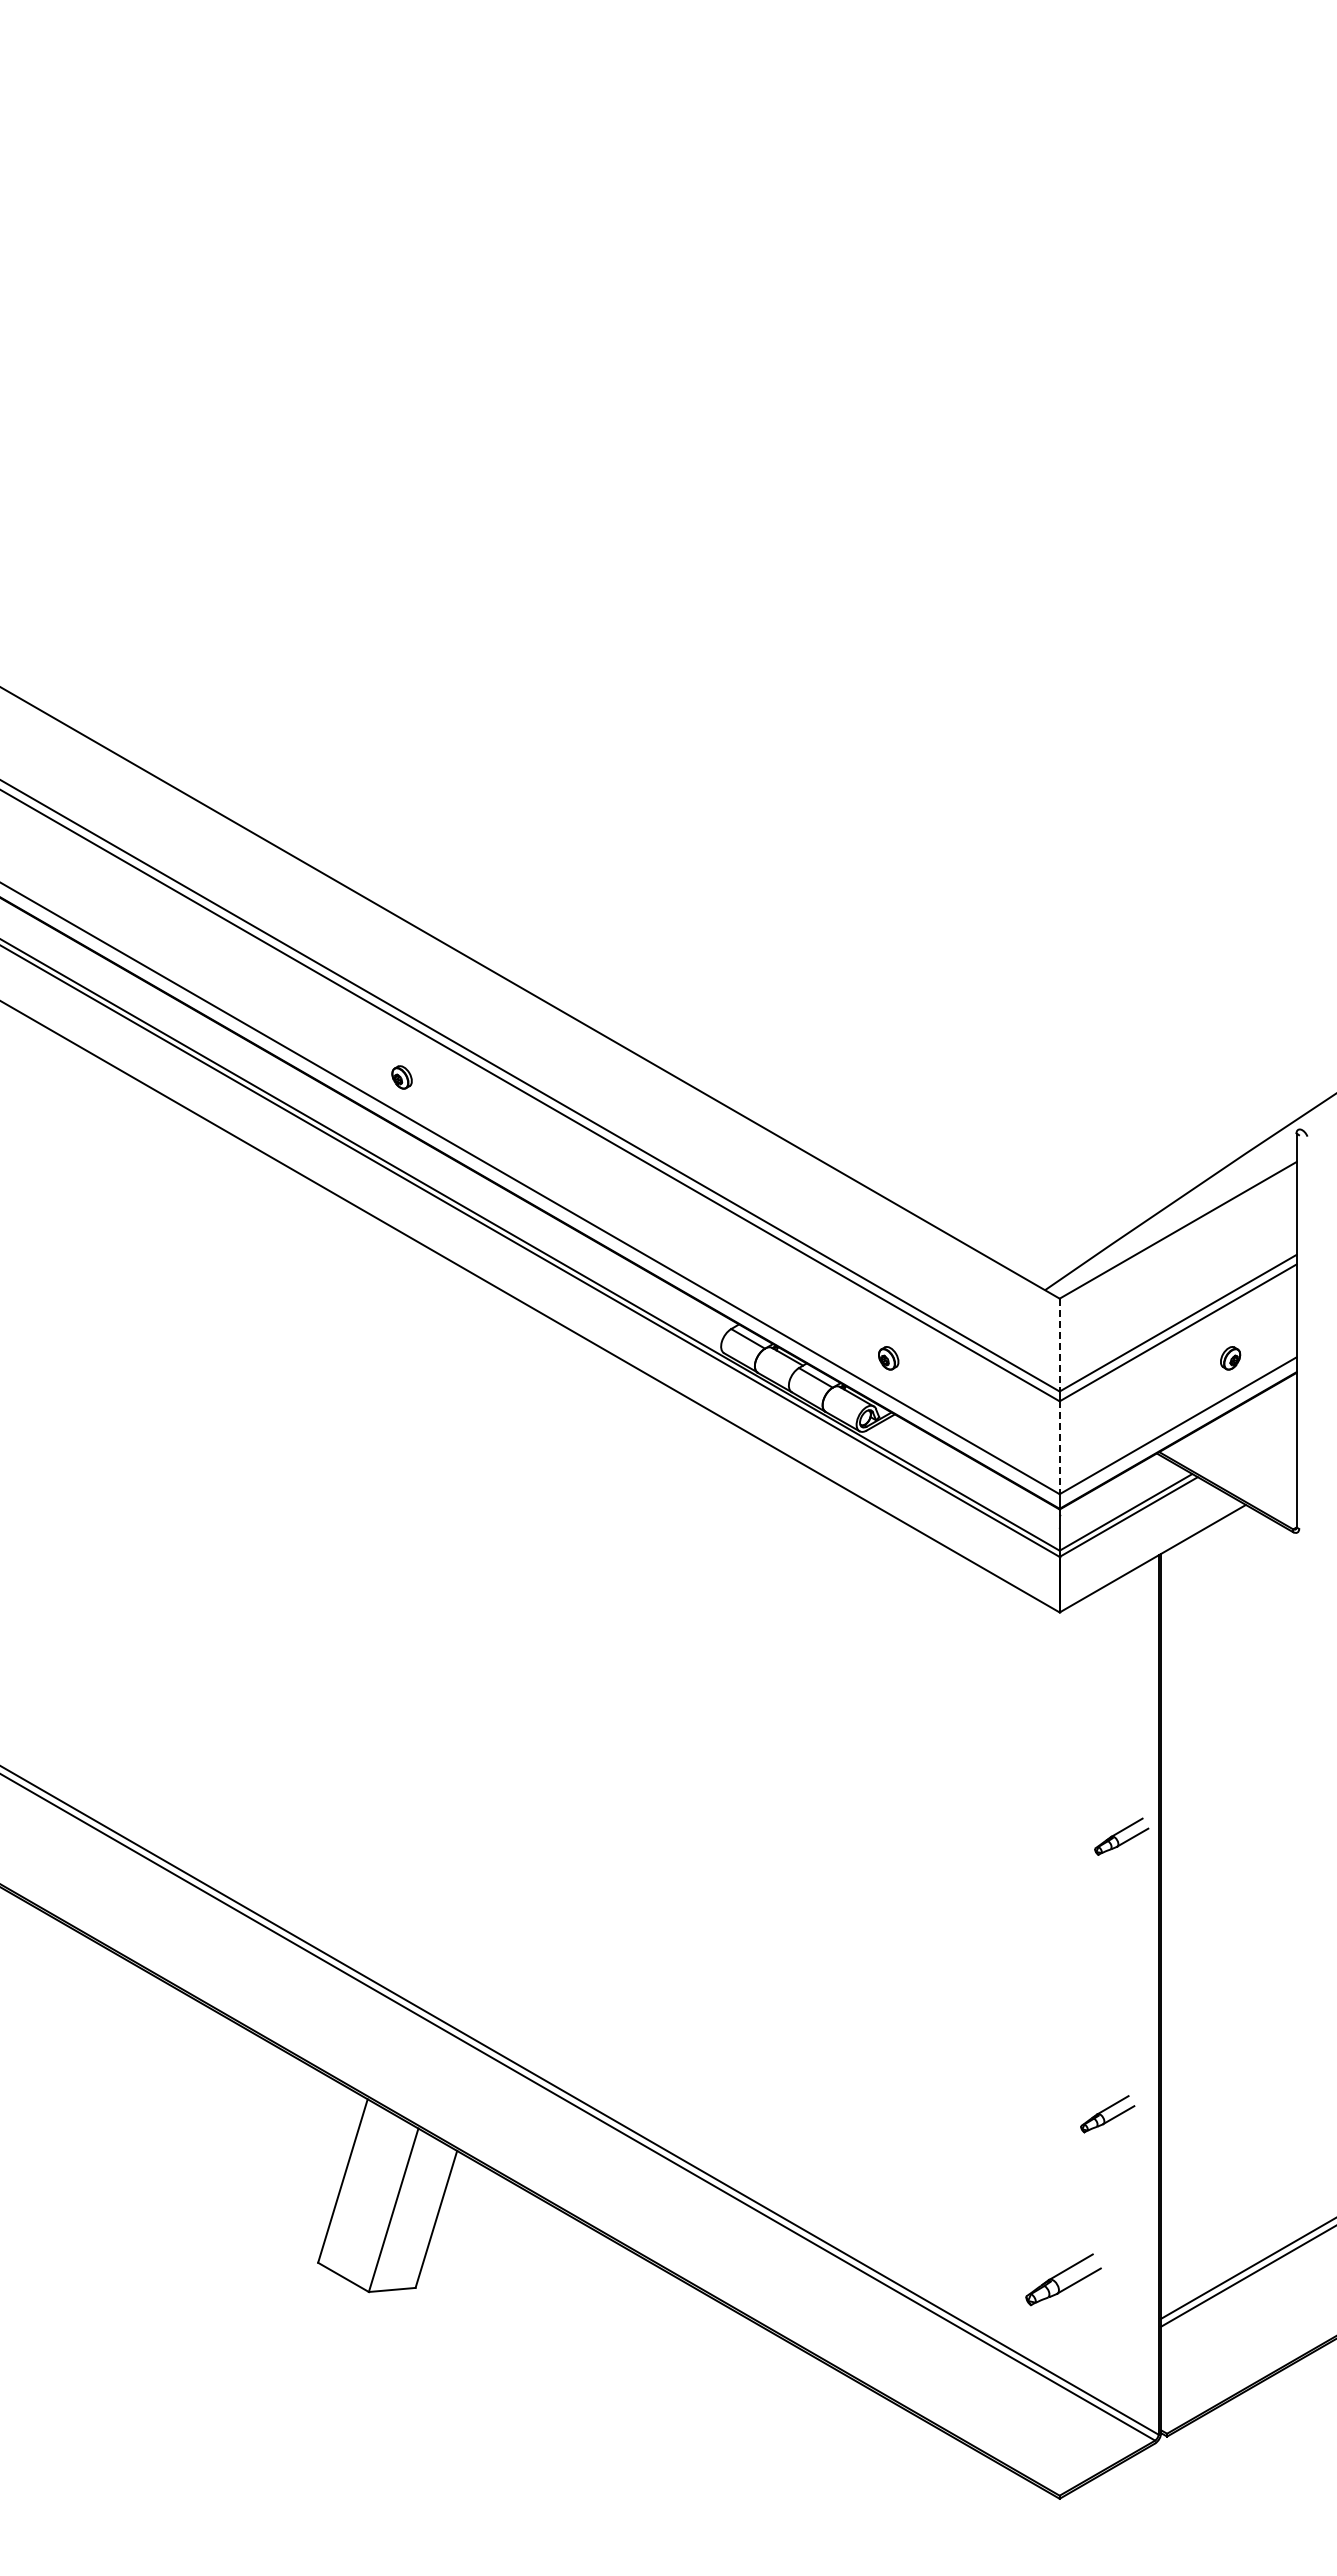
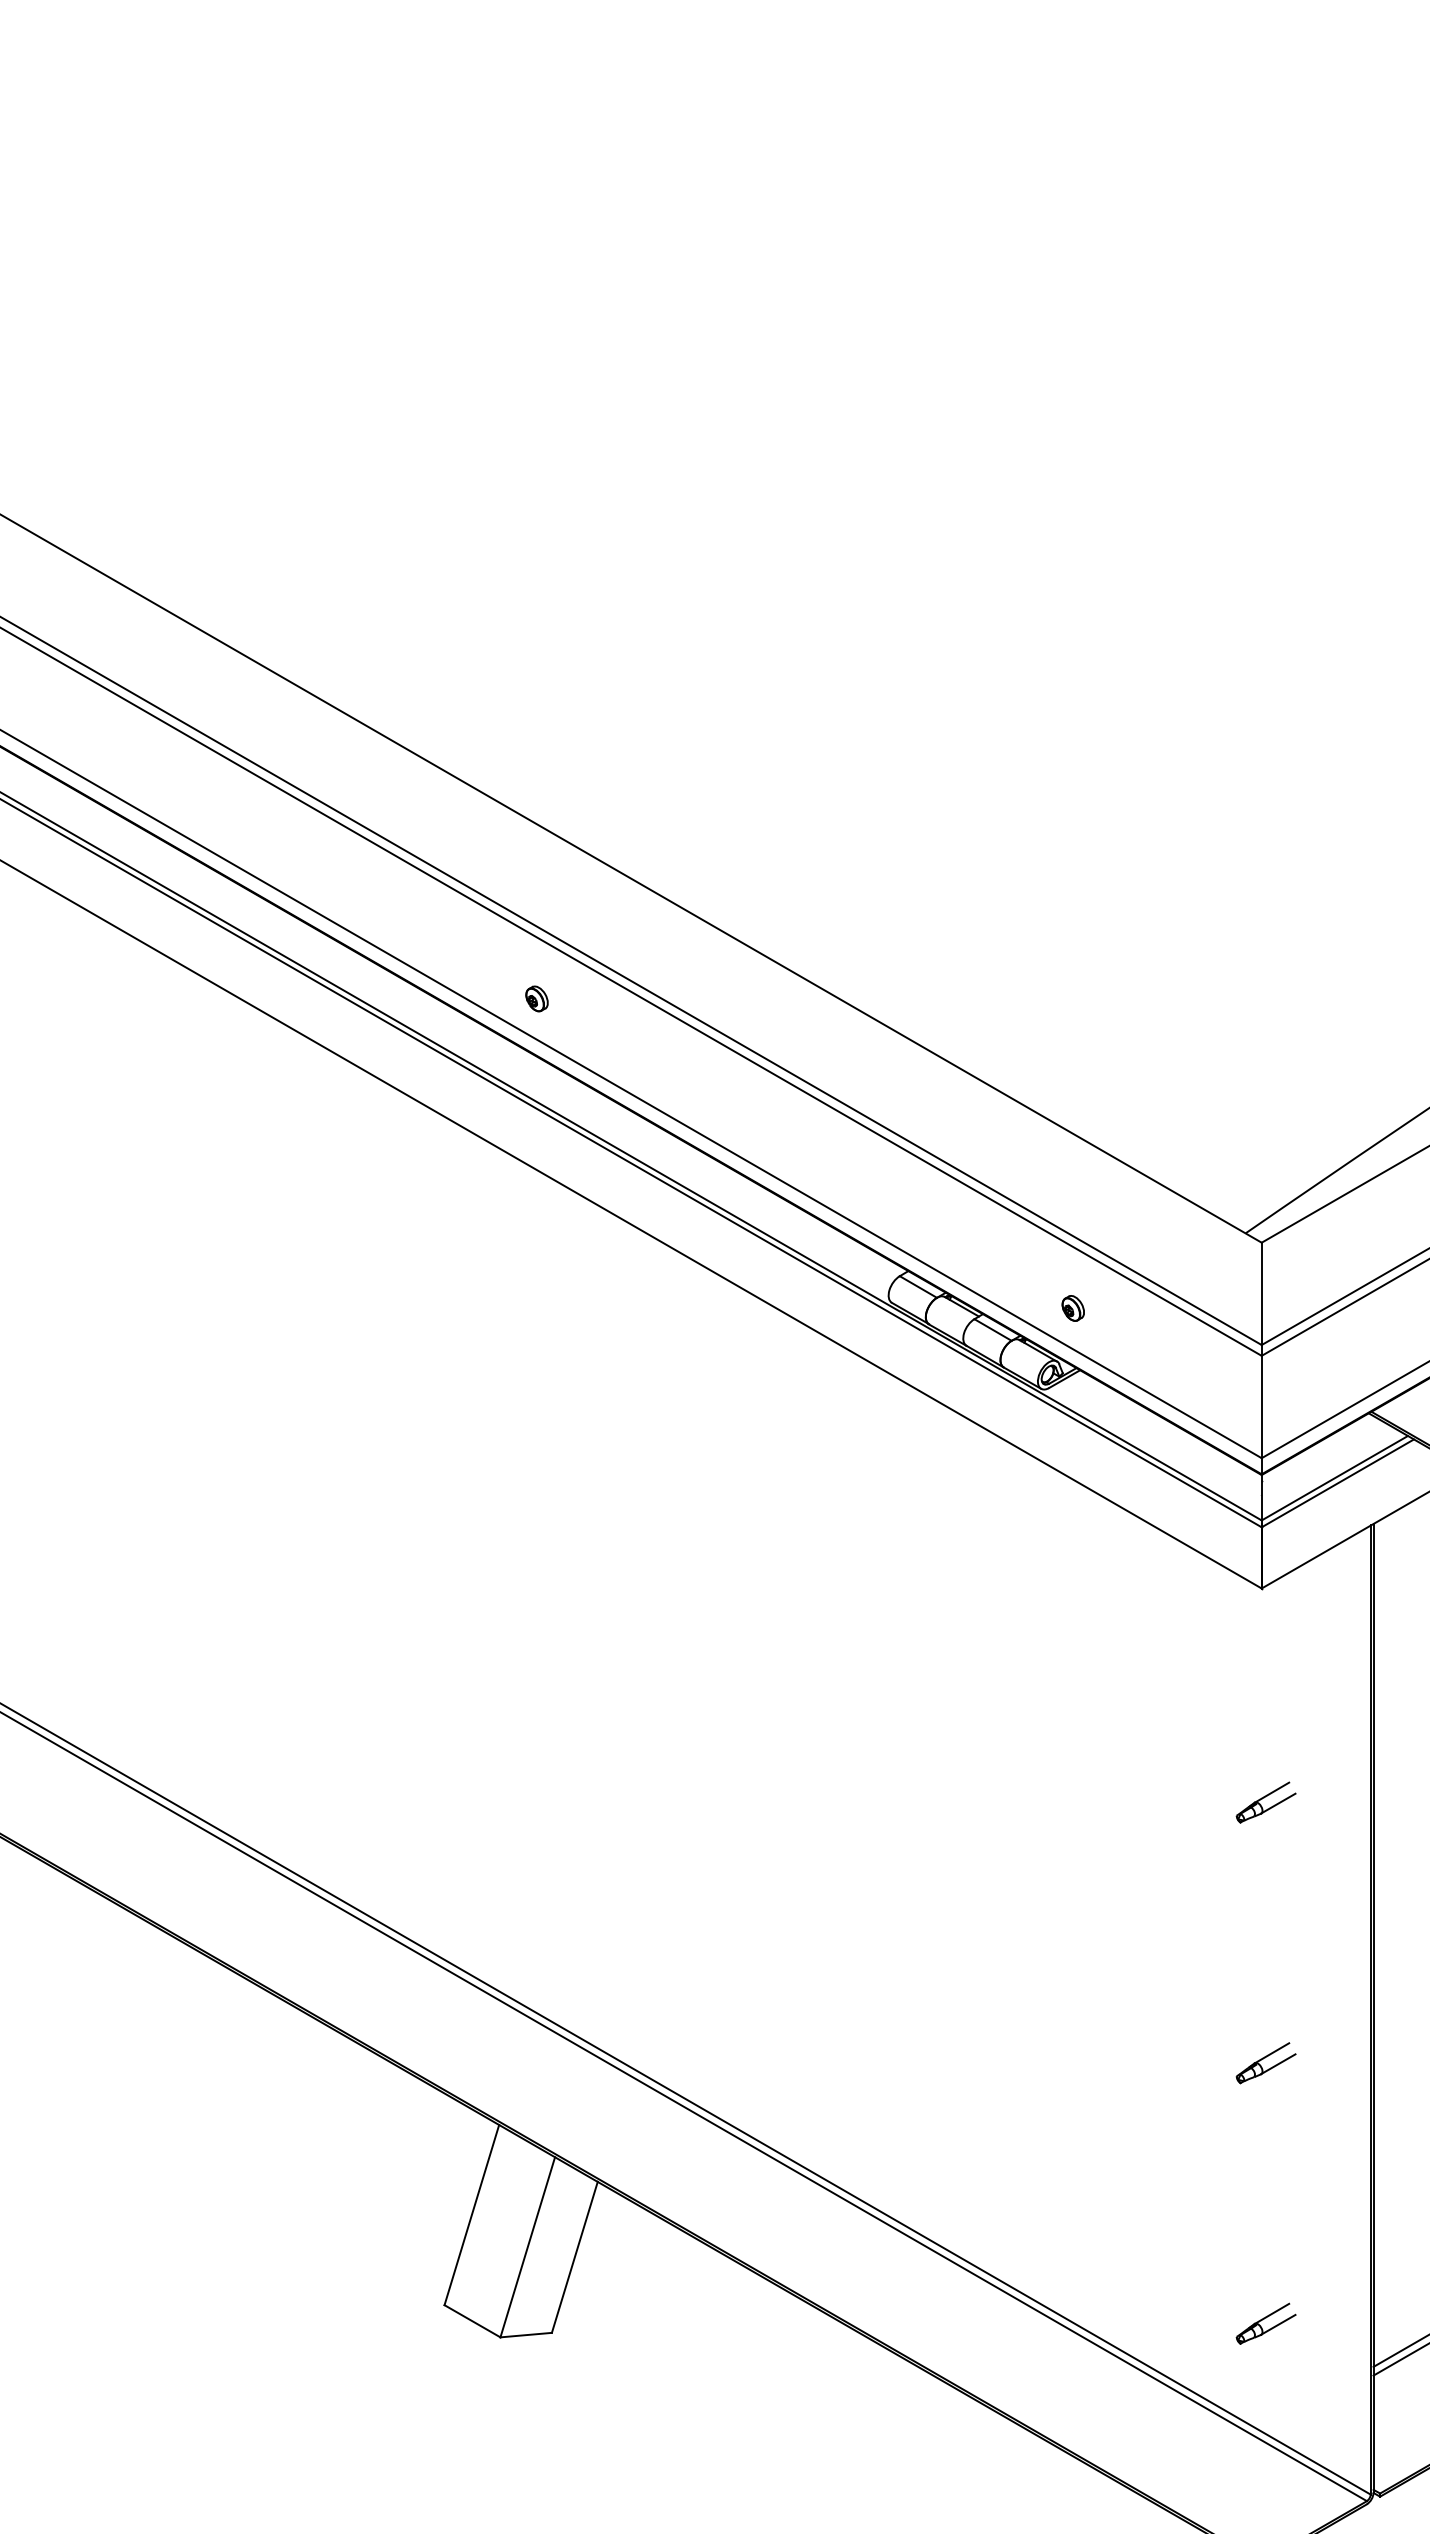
line: (1059, 1345) -> (1261, 1294), dashed -> solid
line: (1059, 1448) -> (1261, 1407), dashed -> solid
part: (1121, 1836) -> (1265, 1802), moved
part: (1107, 2114) -> (1265, 2063), moved
part: (1063, 2279) -> (1265, 2323), size x0.71

